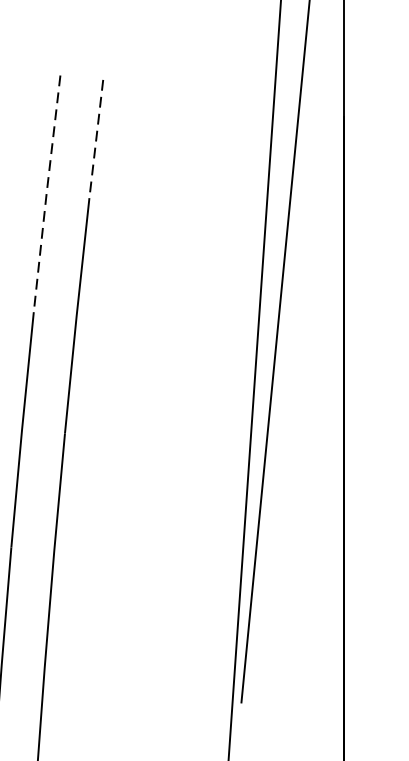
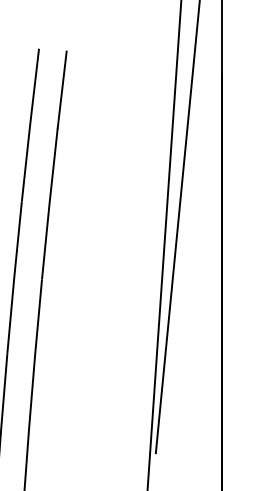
line: (96, 140) -> (62, 90), dashed -> solid
line: (47, 194) -> (30, 125), dashed -> solid

